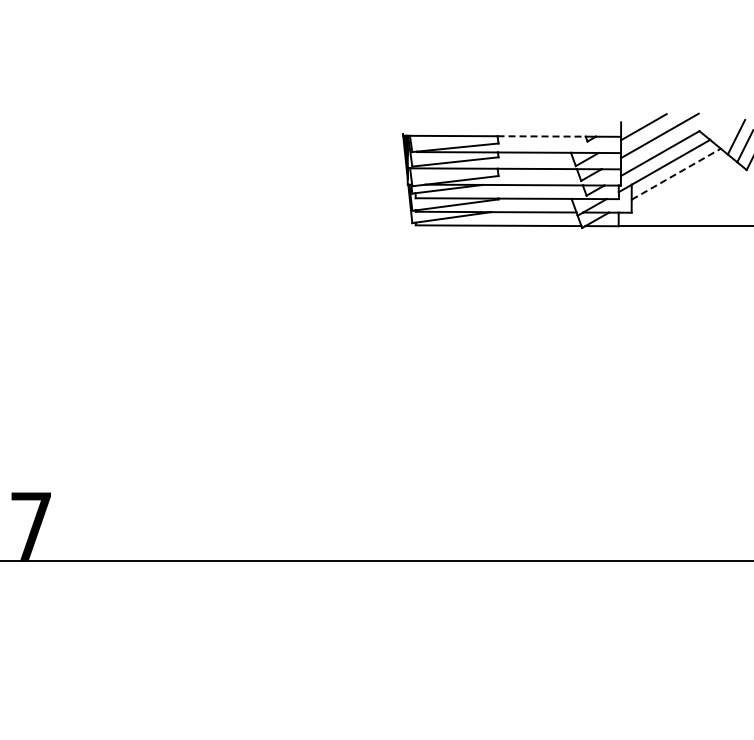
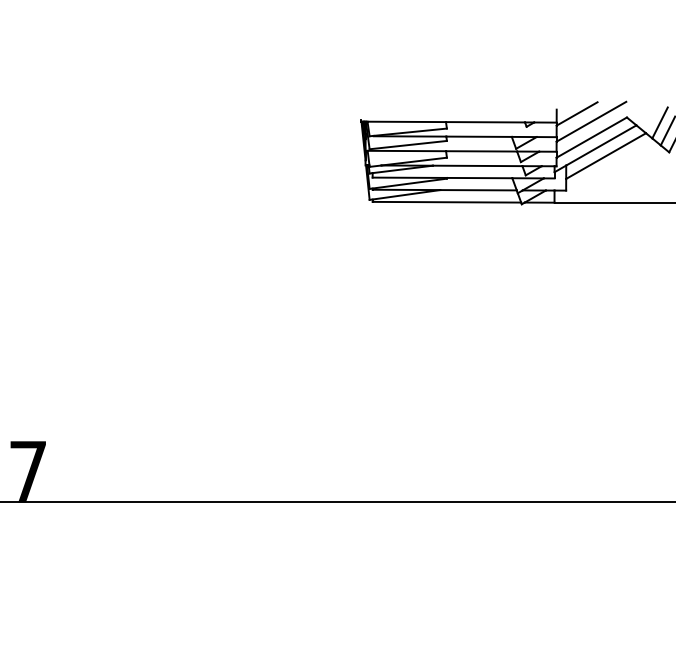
line: (542, 136) -> (486, 122), dashed -> solid
line: (676, 173) -> (606, 155), dashed -> solid

